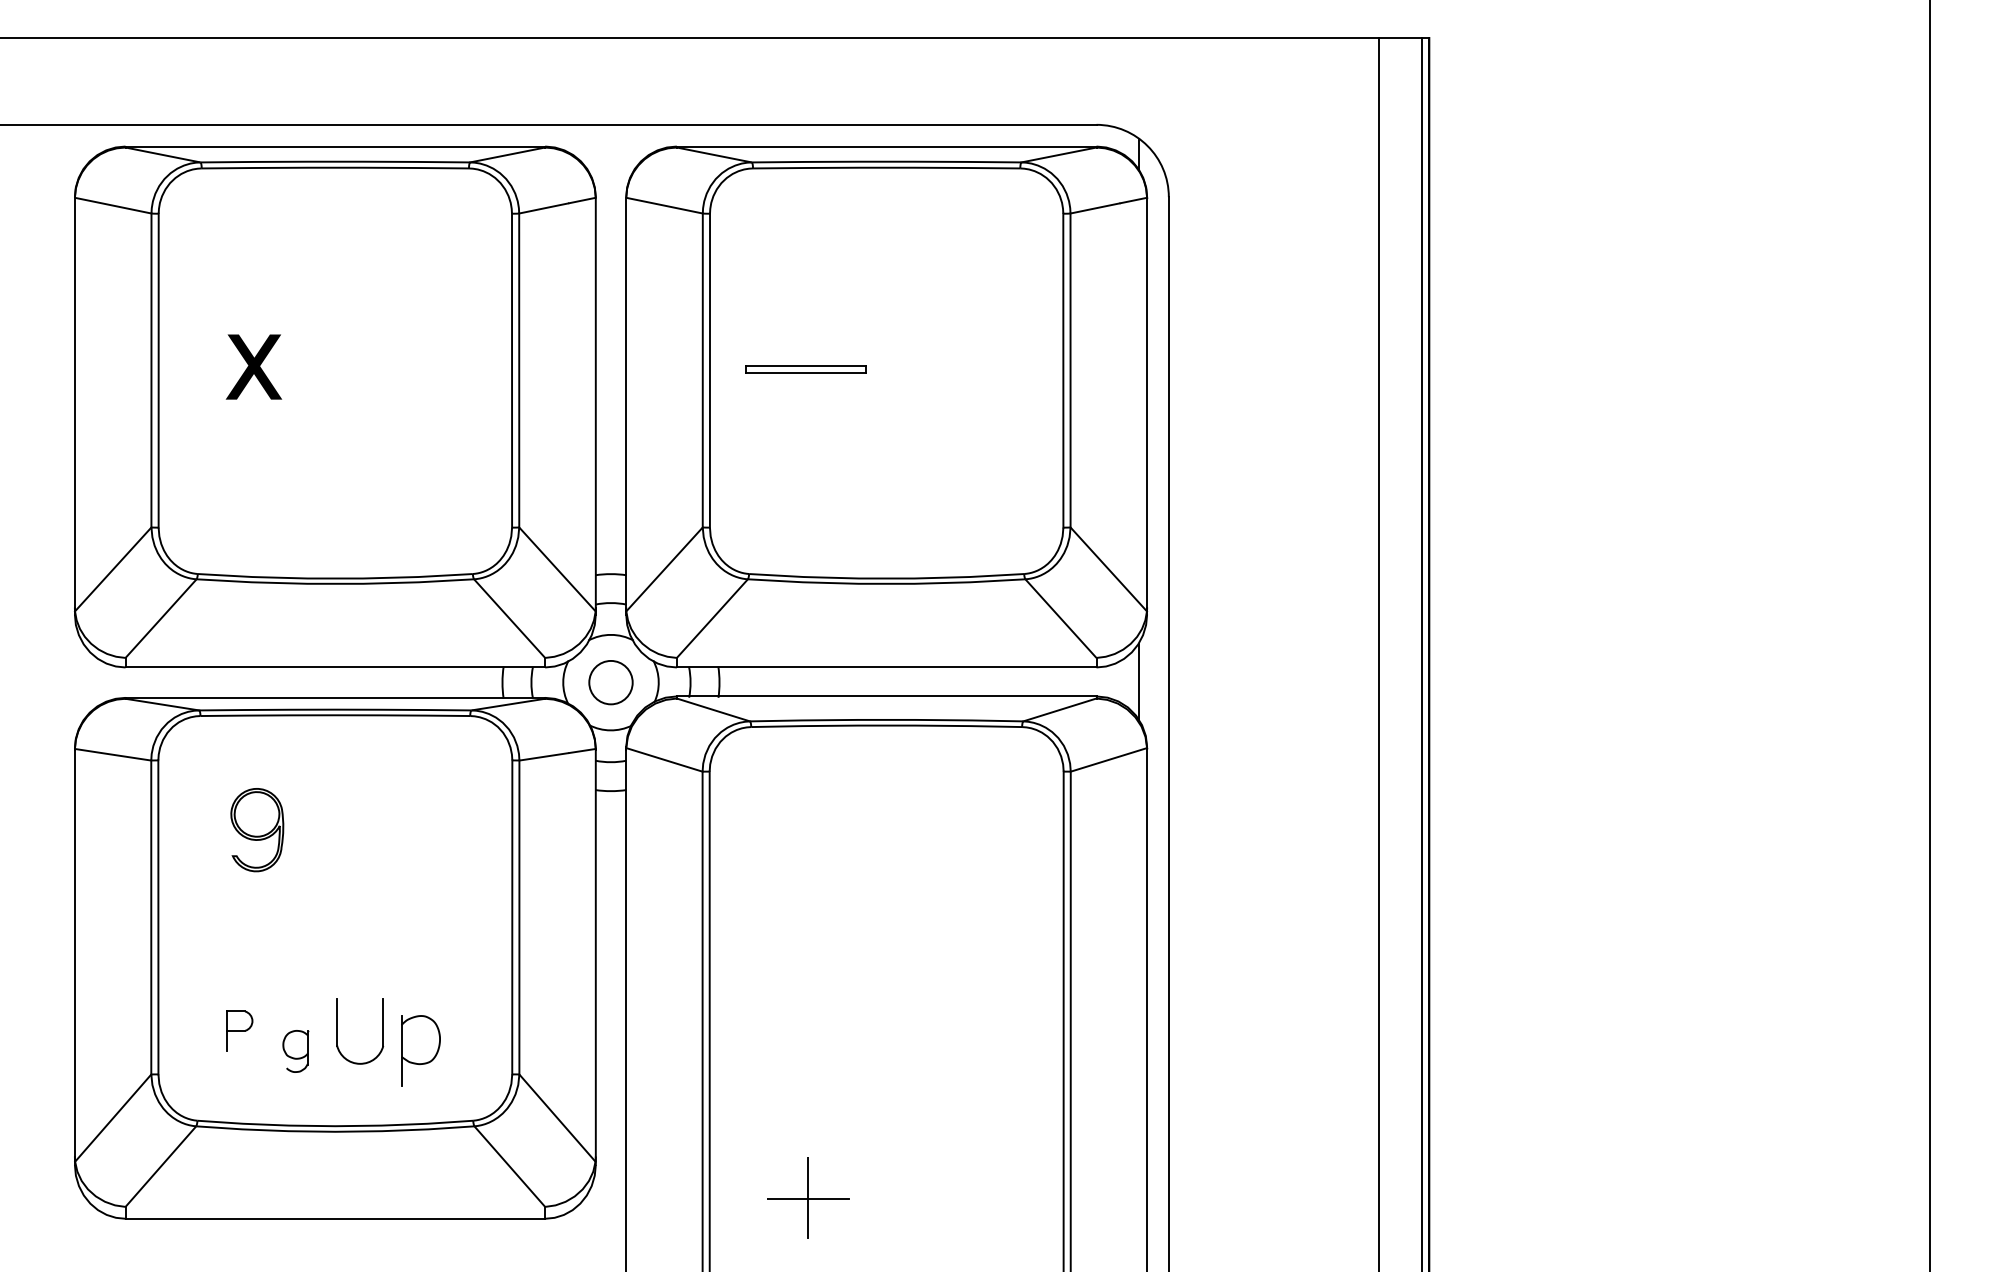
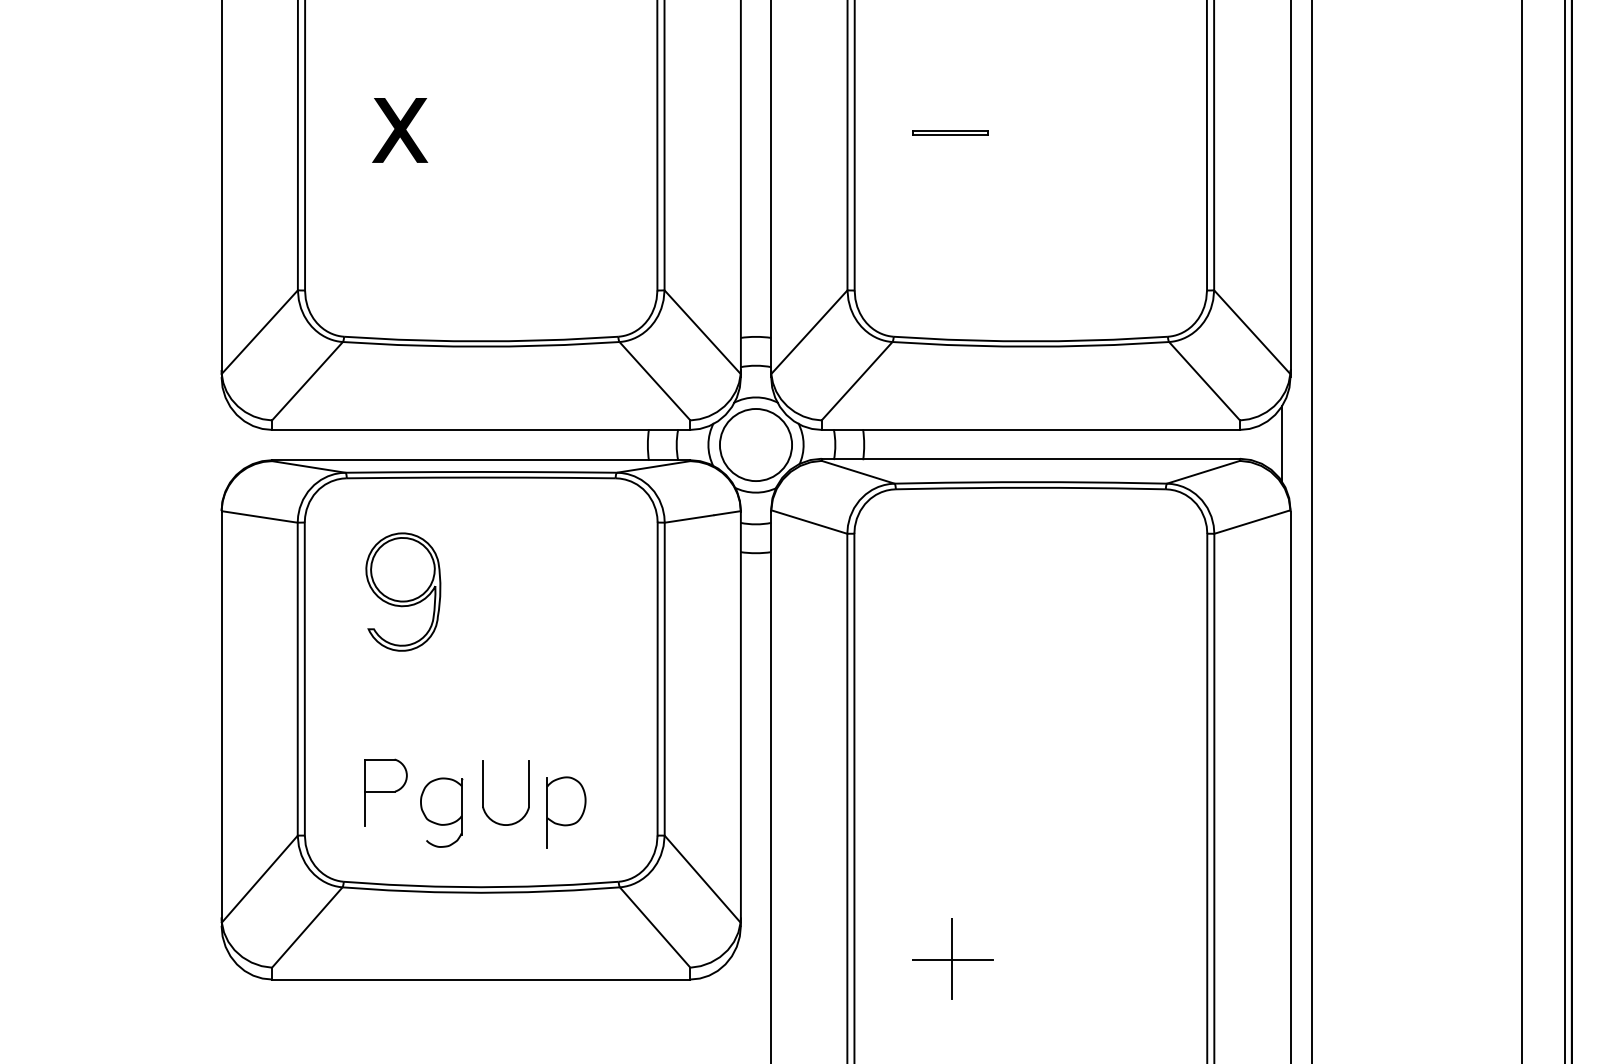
part: (805, 369) -> (949, 132), size x0.62
circle: (610, 682) -> (755, 444), size x1.67
part: (257, 829) -> (403, 591), size x1.43
part: (239, 1031) -> (385, 792), size x1.67
part: (295, 1051) -> (441, 812), size x1.67

